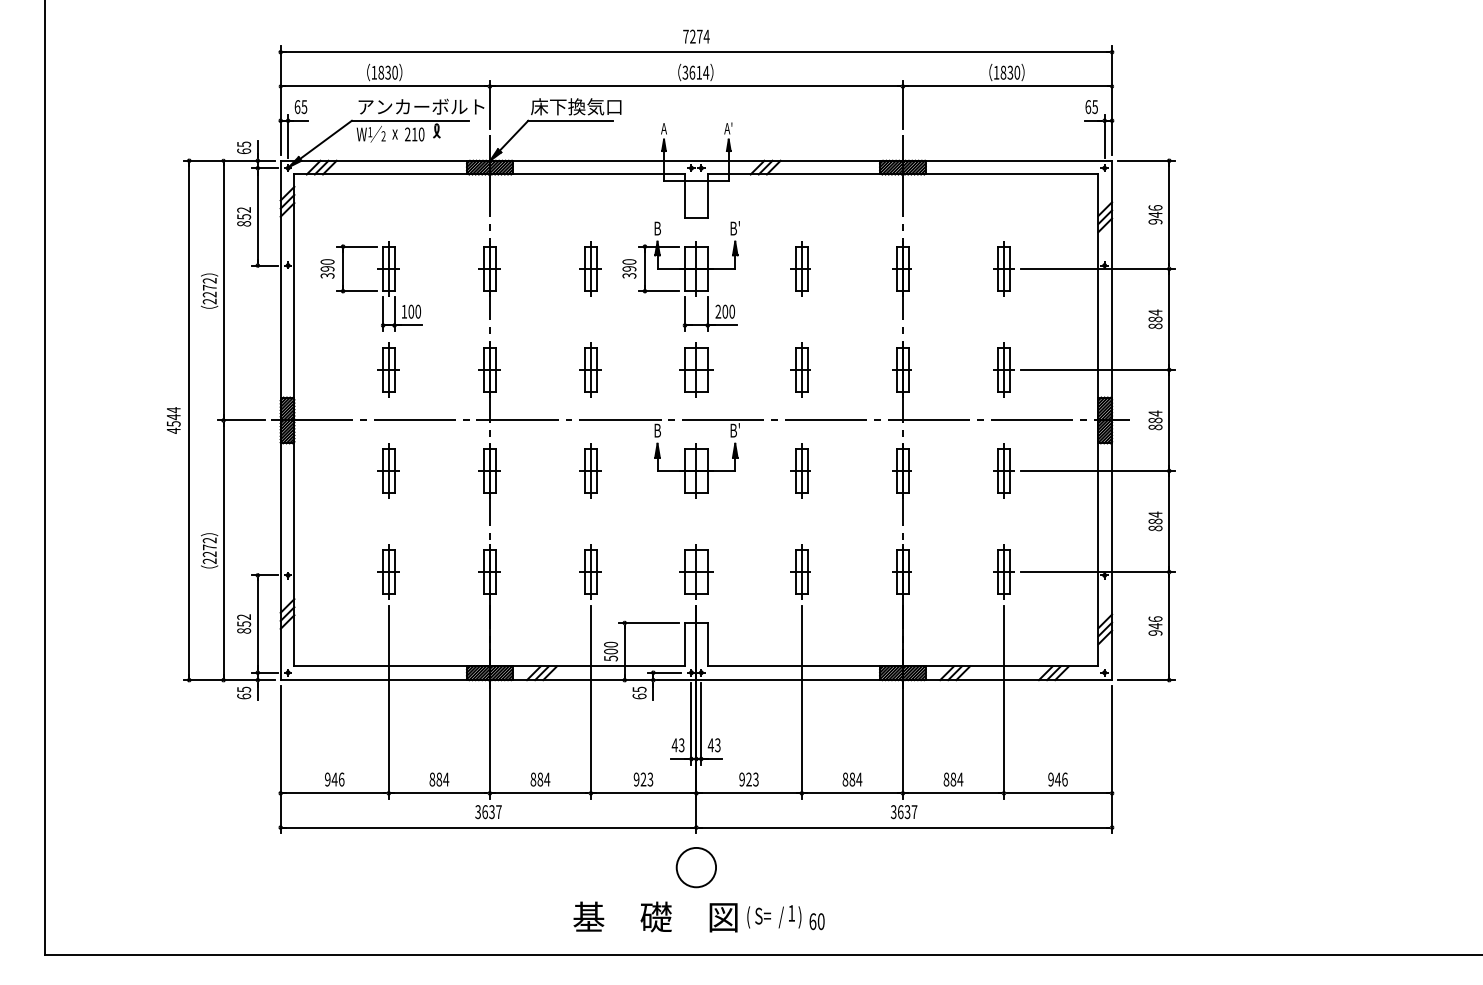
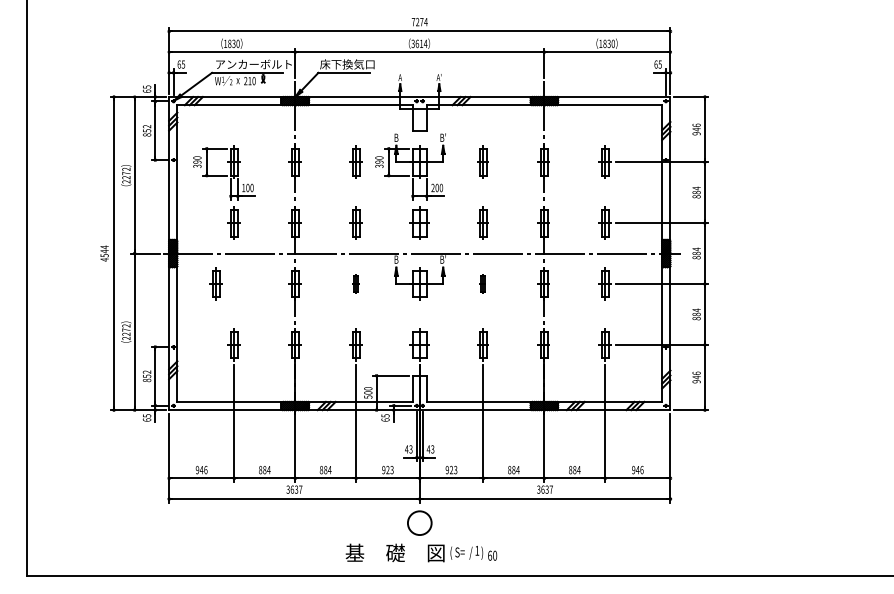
part: (387, 470) -> (215, 283), moved
part: (589, 470) -> (355, 283), size x0.6
part: (800, 470) -> (482, 283), size x0.6

